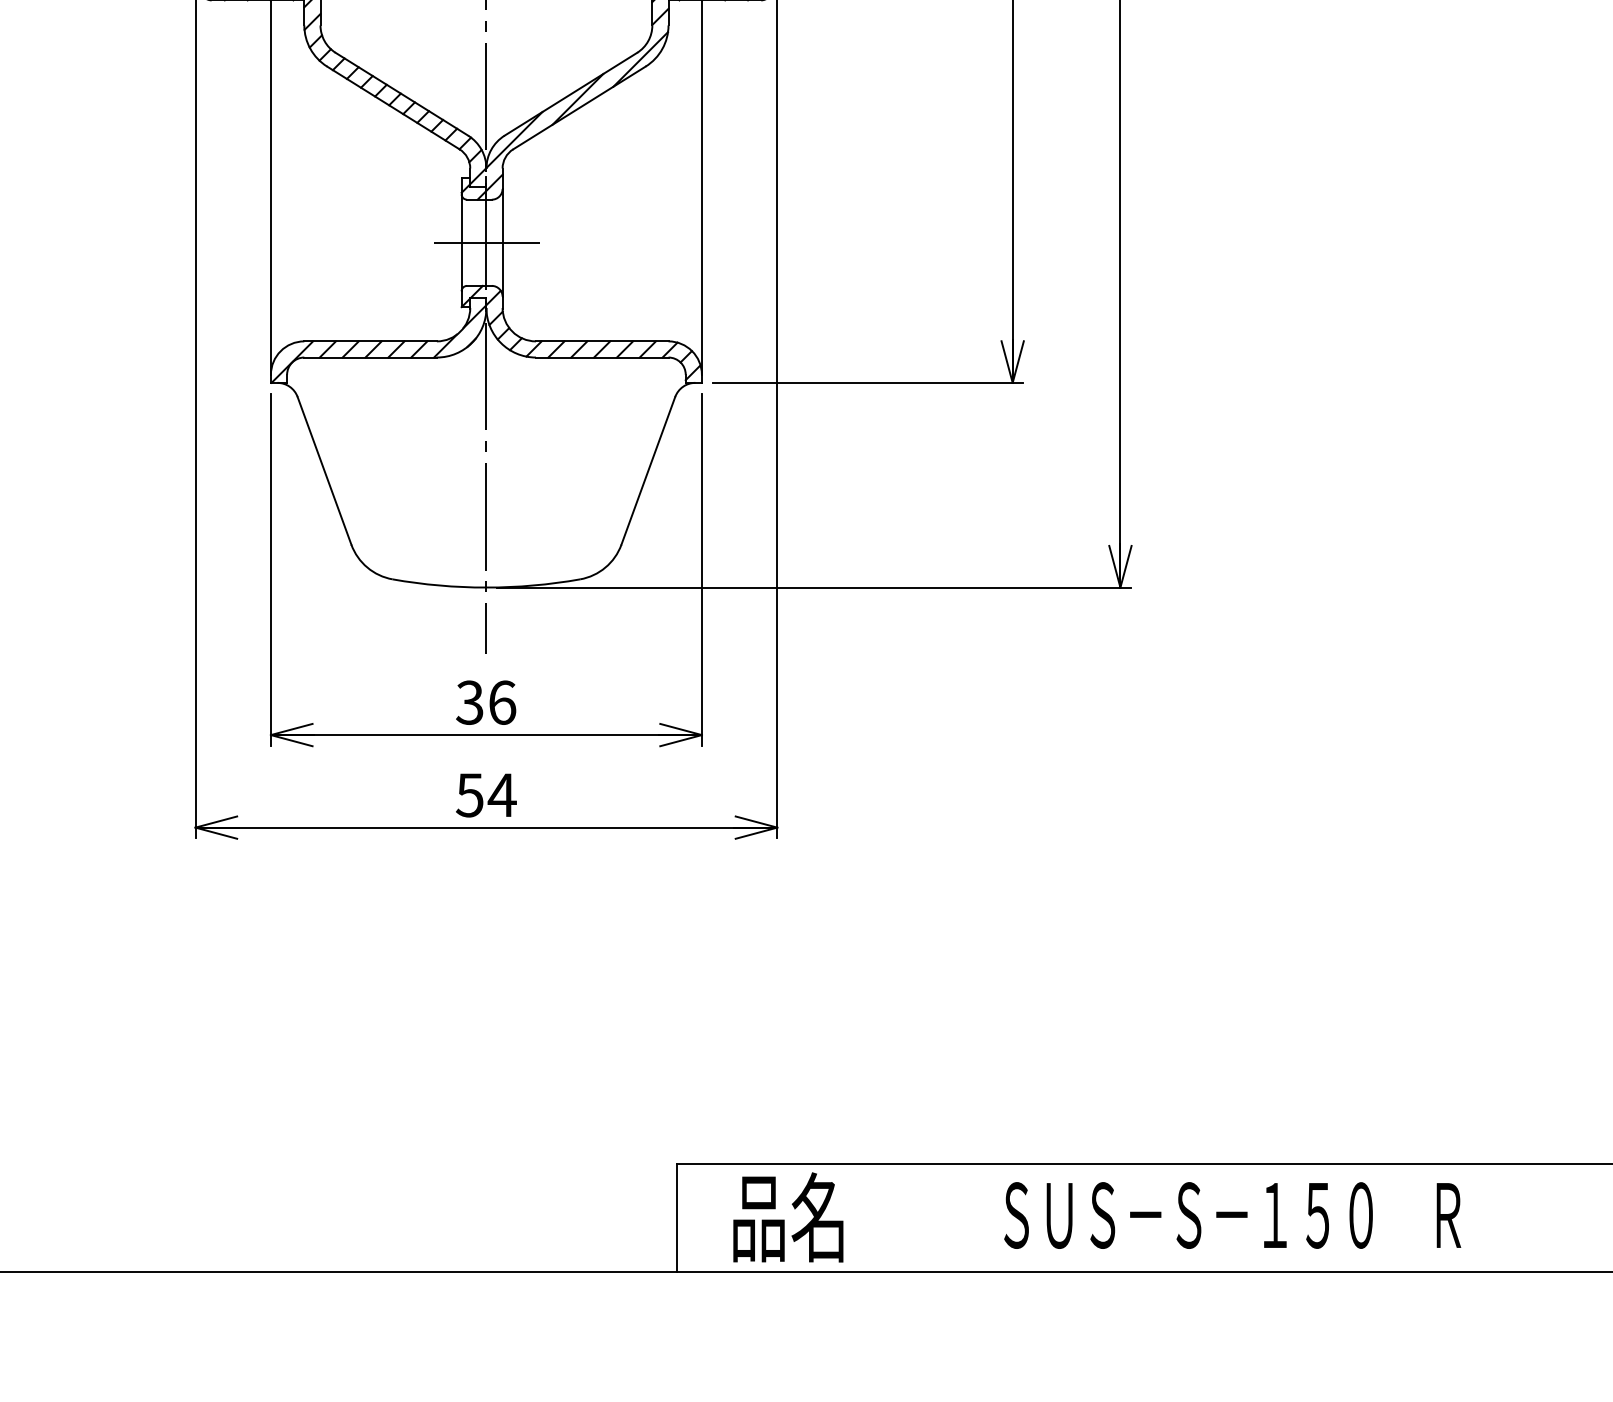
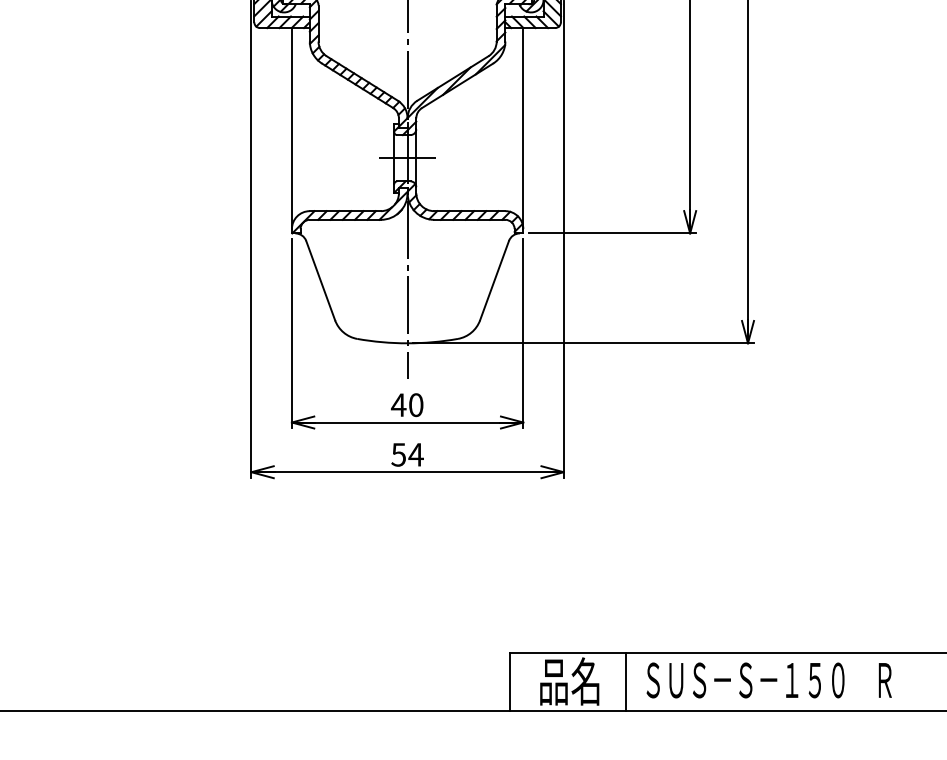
text: (484, 703) -> (406, 405), 36 -> 40
text: (1231, 1215) -> (768, 680), moved
line: (892, 1217) -> (625, 681), added

